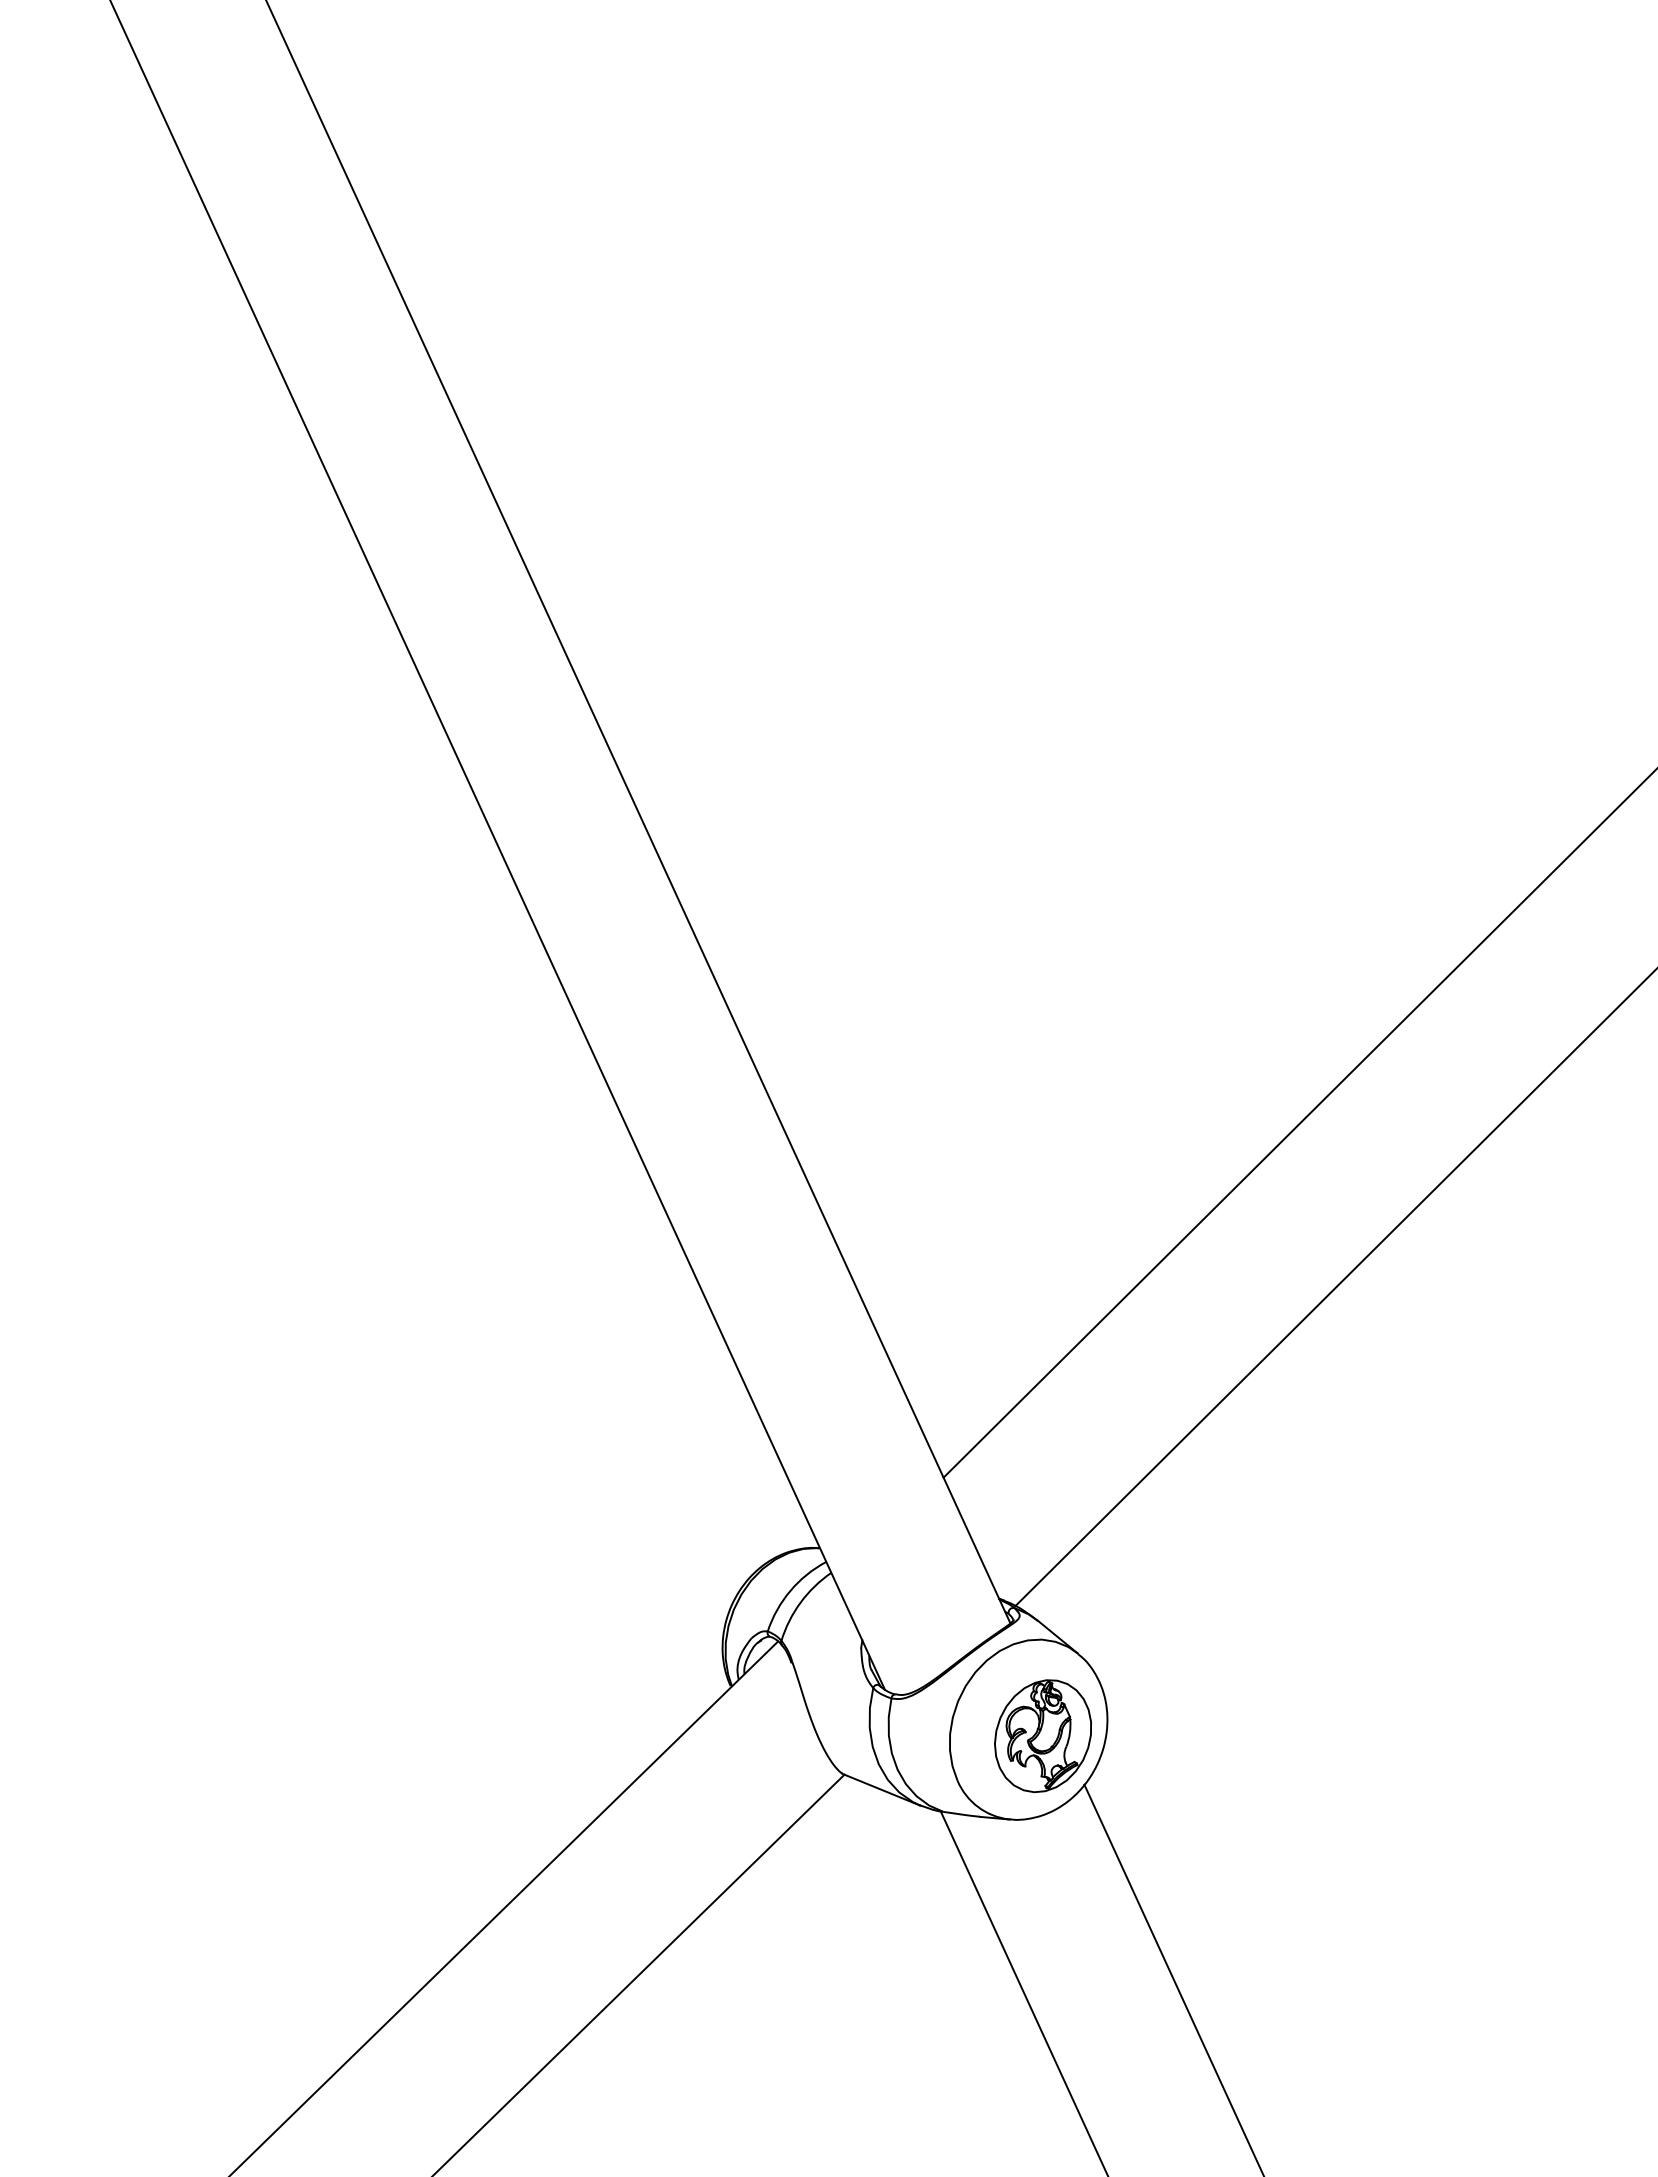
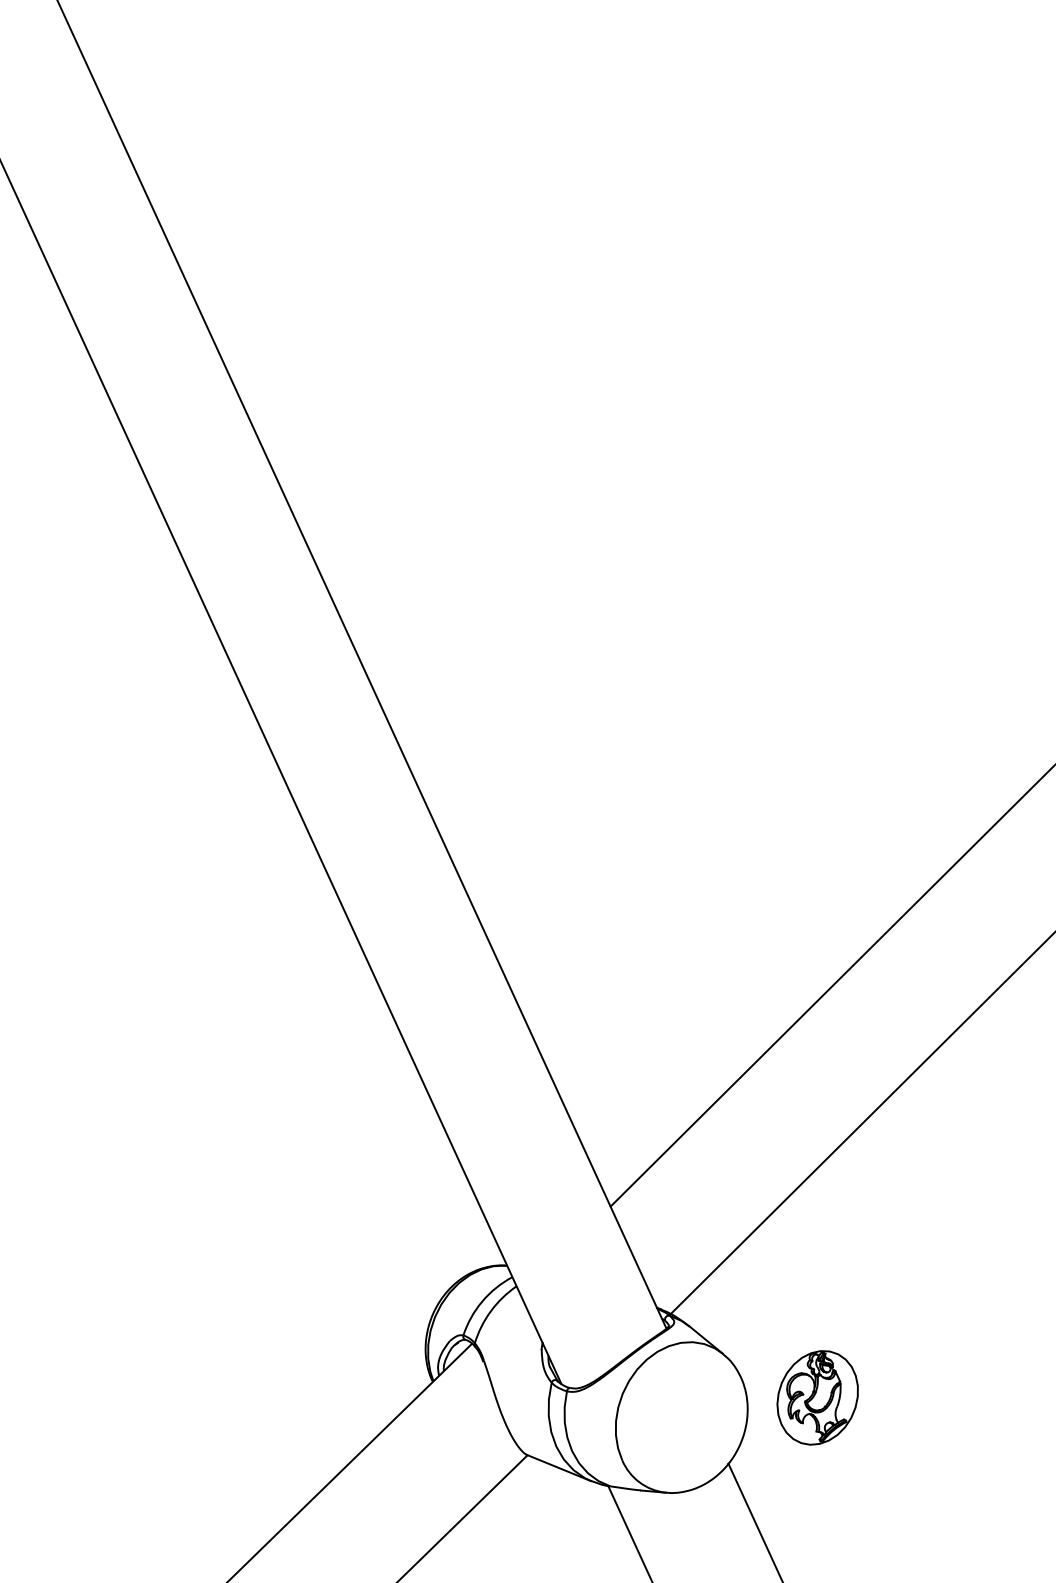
part: (1042, 1736) -> (817, 1398), moved

